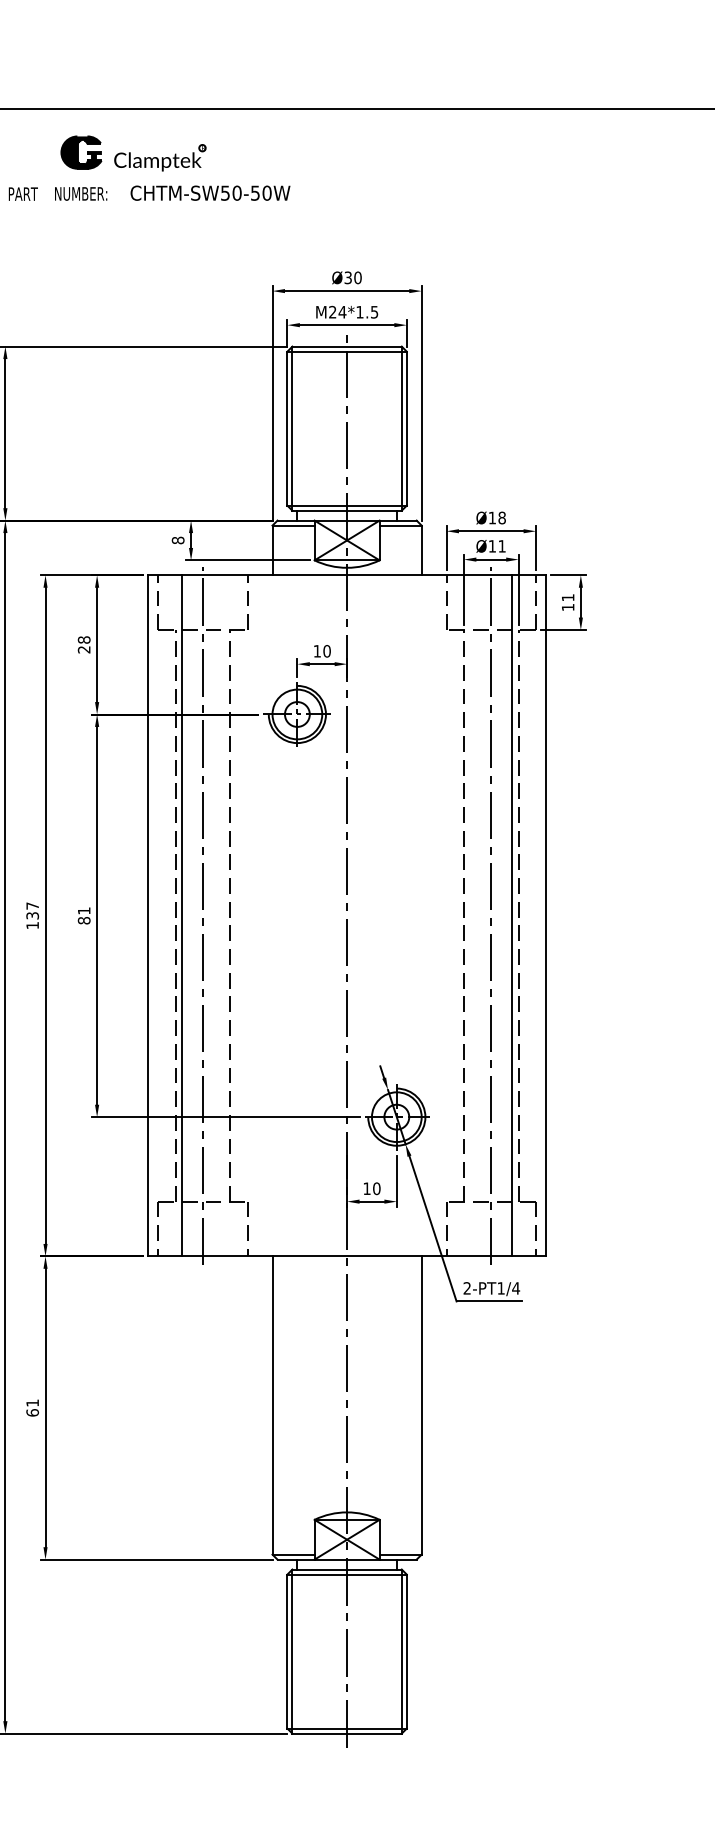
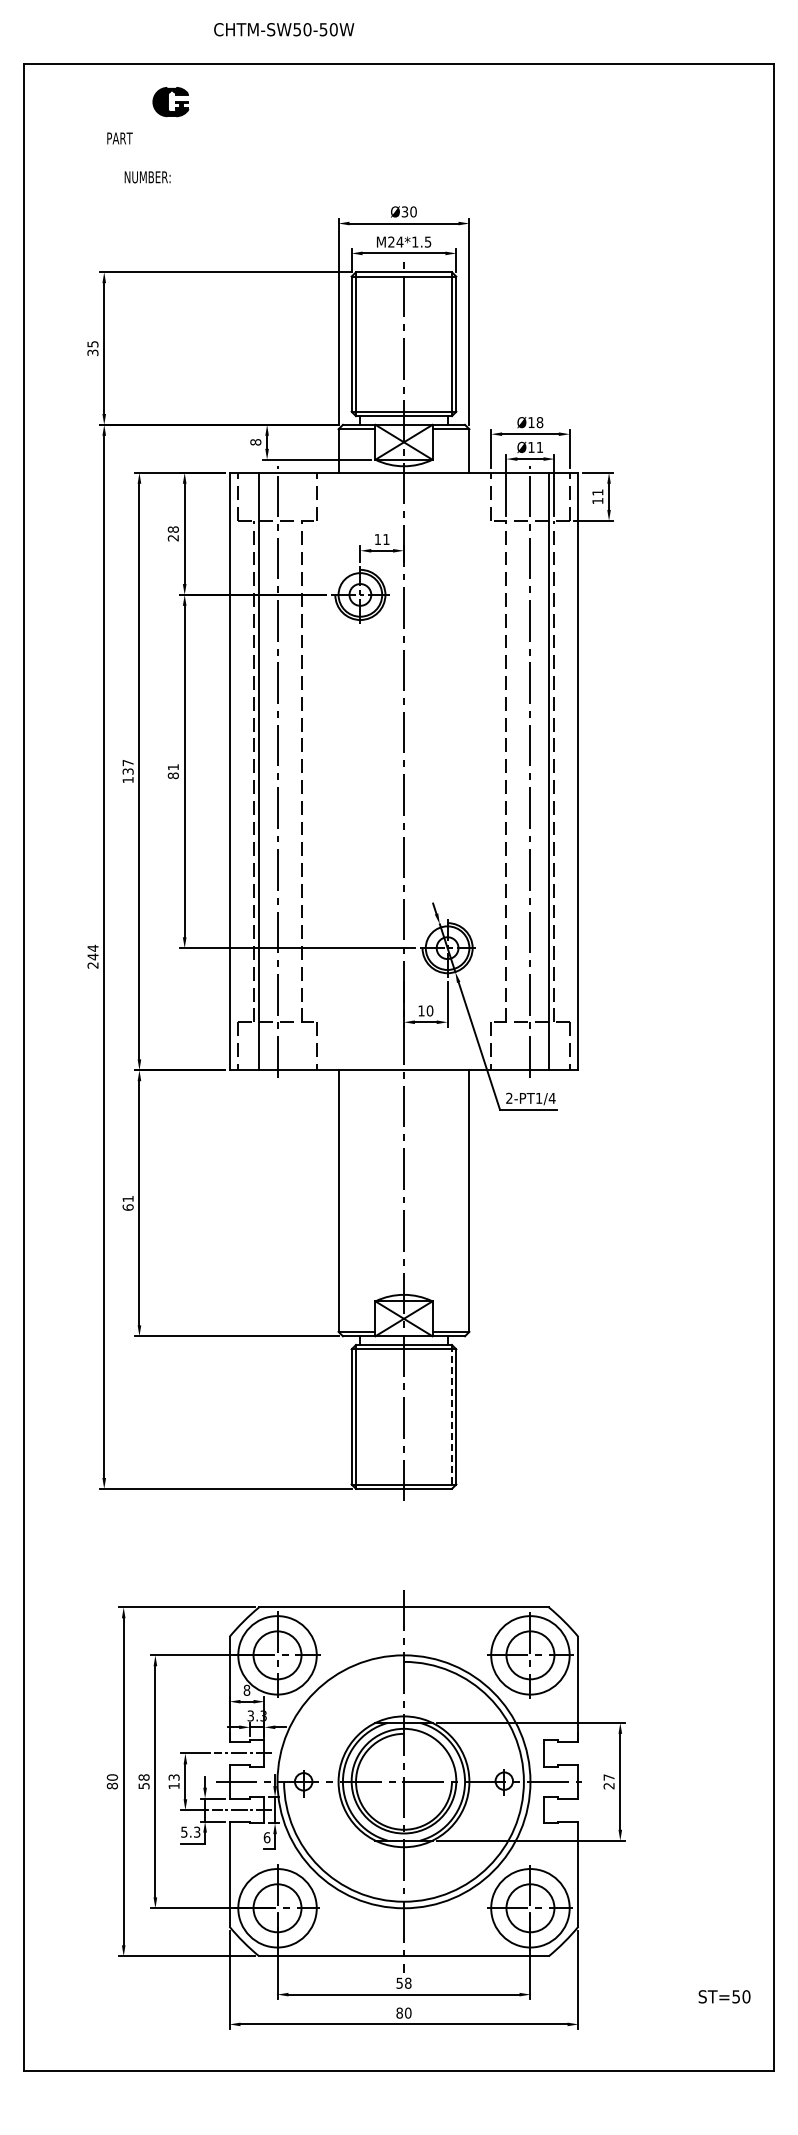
part: (159, 157) -> (239, 106), removed
text: (210, 193) -> (284, 29), moved
text: (80, 194) -> (147, 177), moved
text: (327, 651) -> (386, 539), 10 -> 11
line: (401, 1651) -> (451, 1416), solid -> dashed

